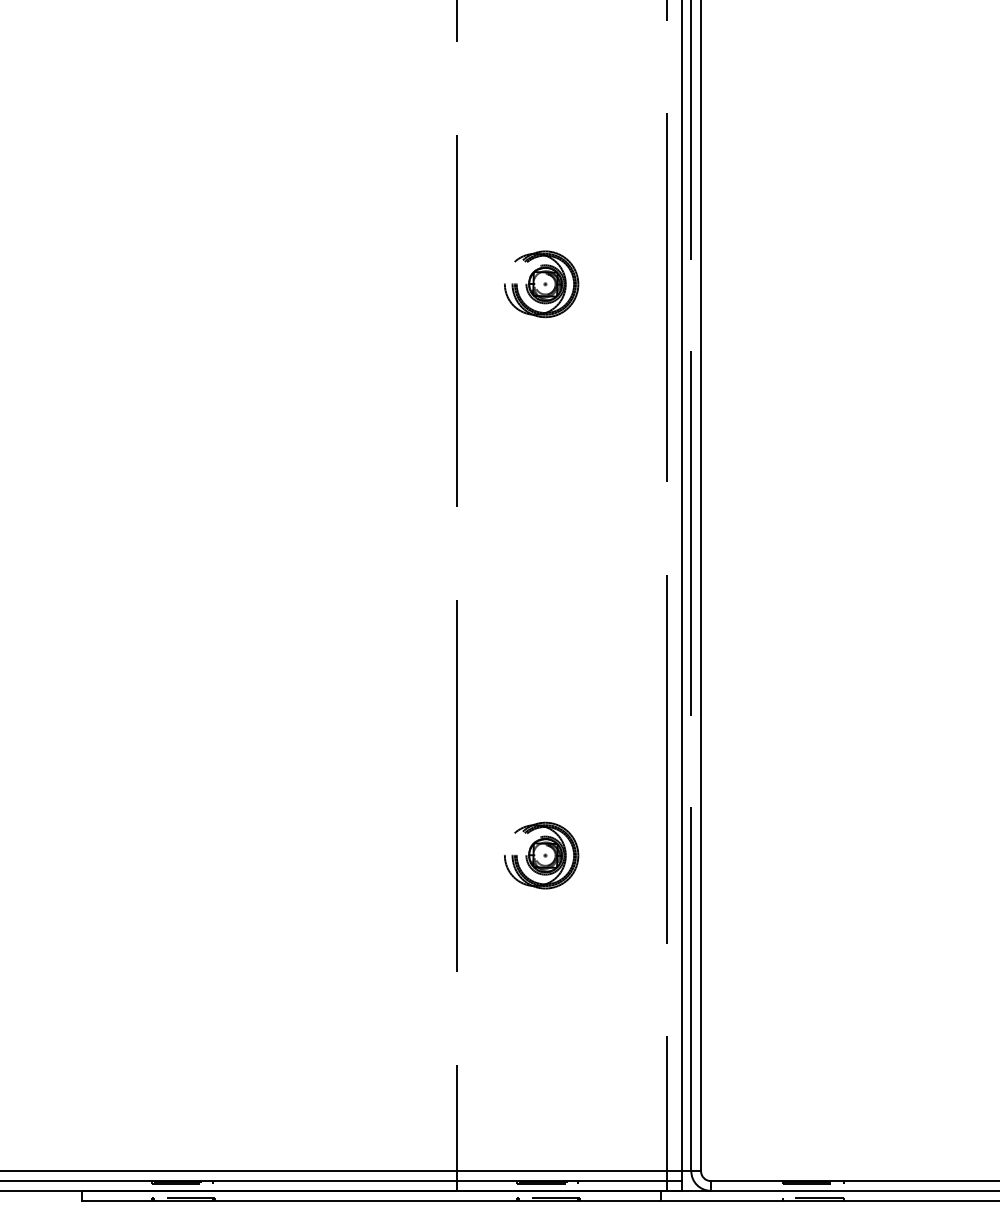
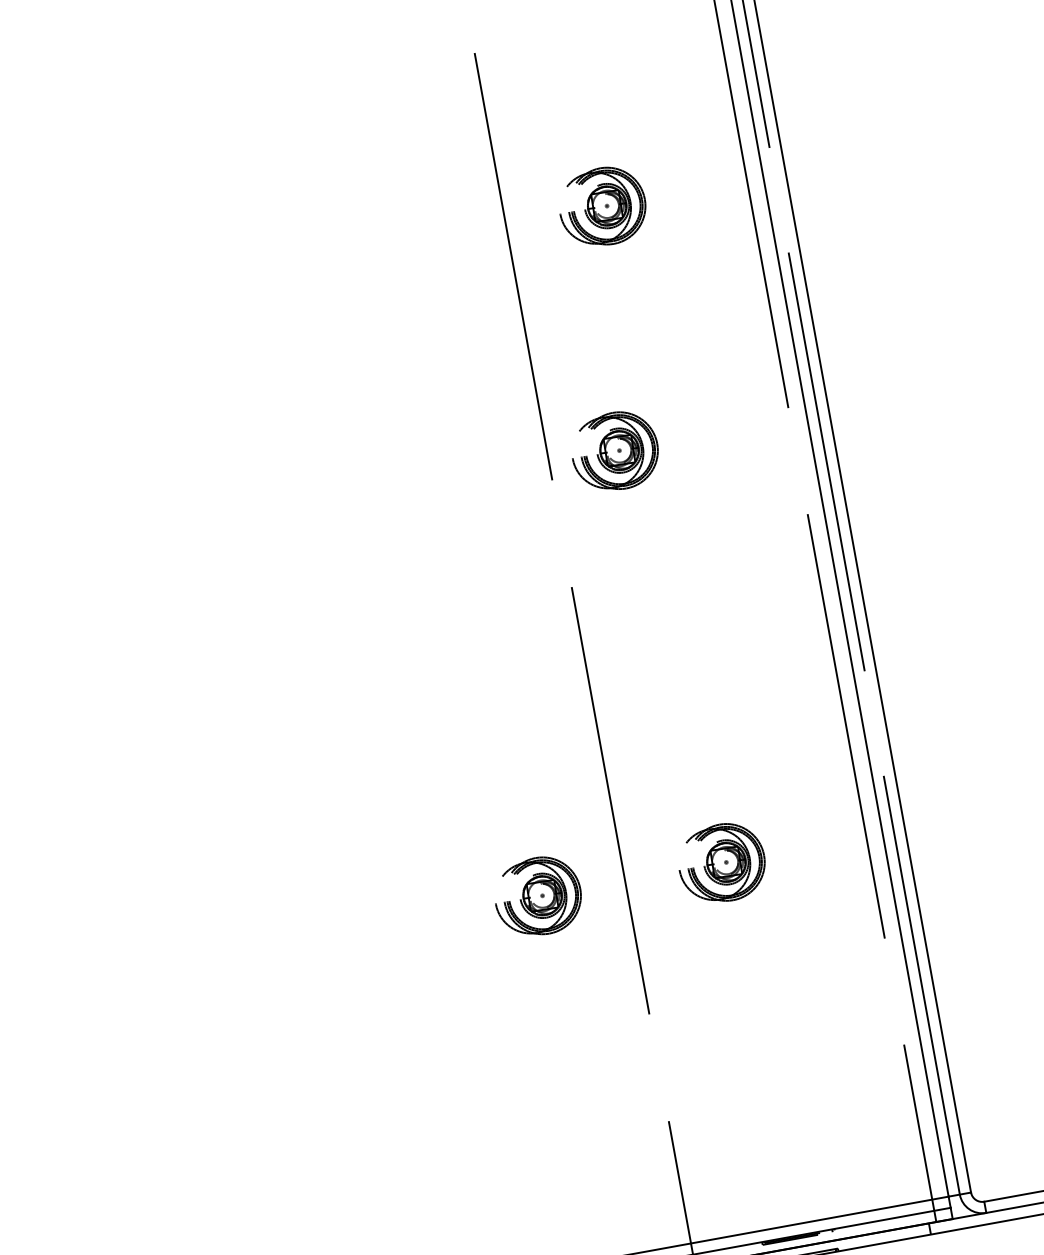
part: (514, 492) -> (614, 451), added
part: (381, 855) -> (537, 896), added

